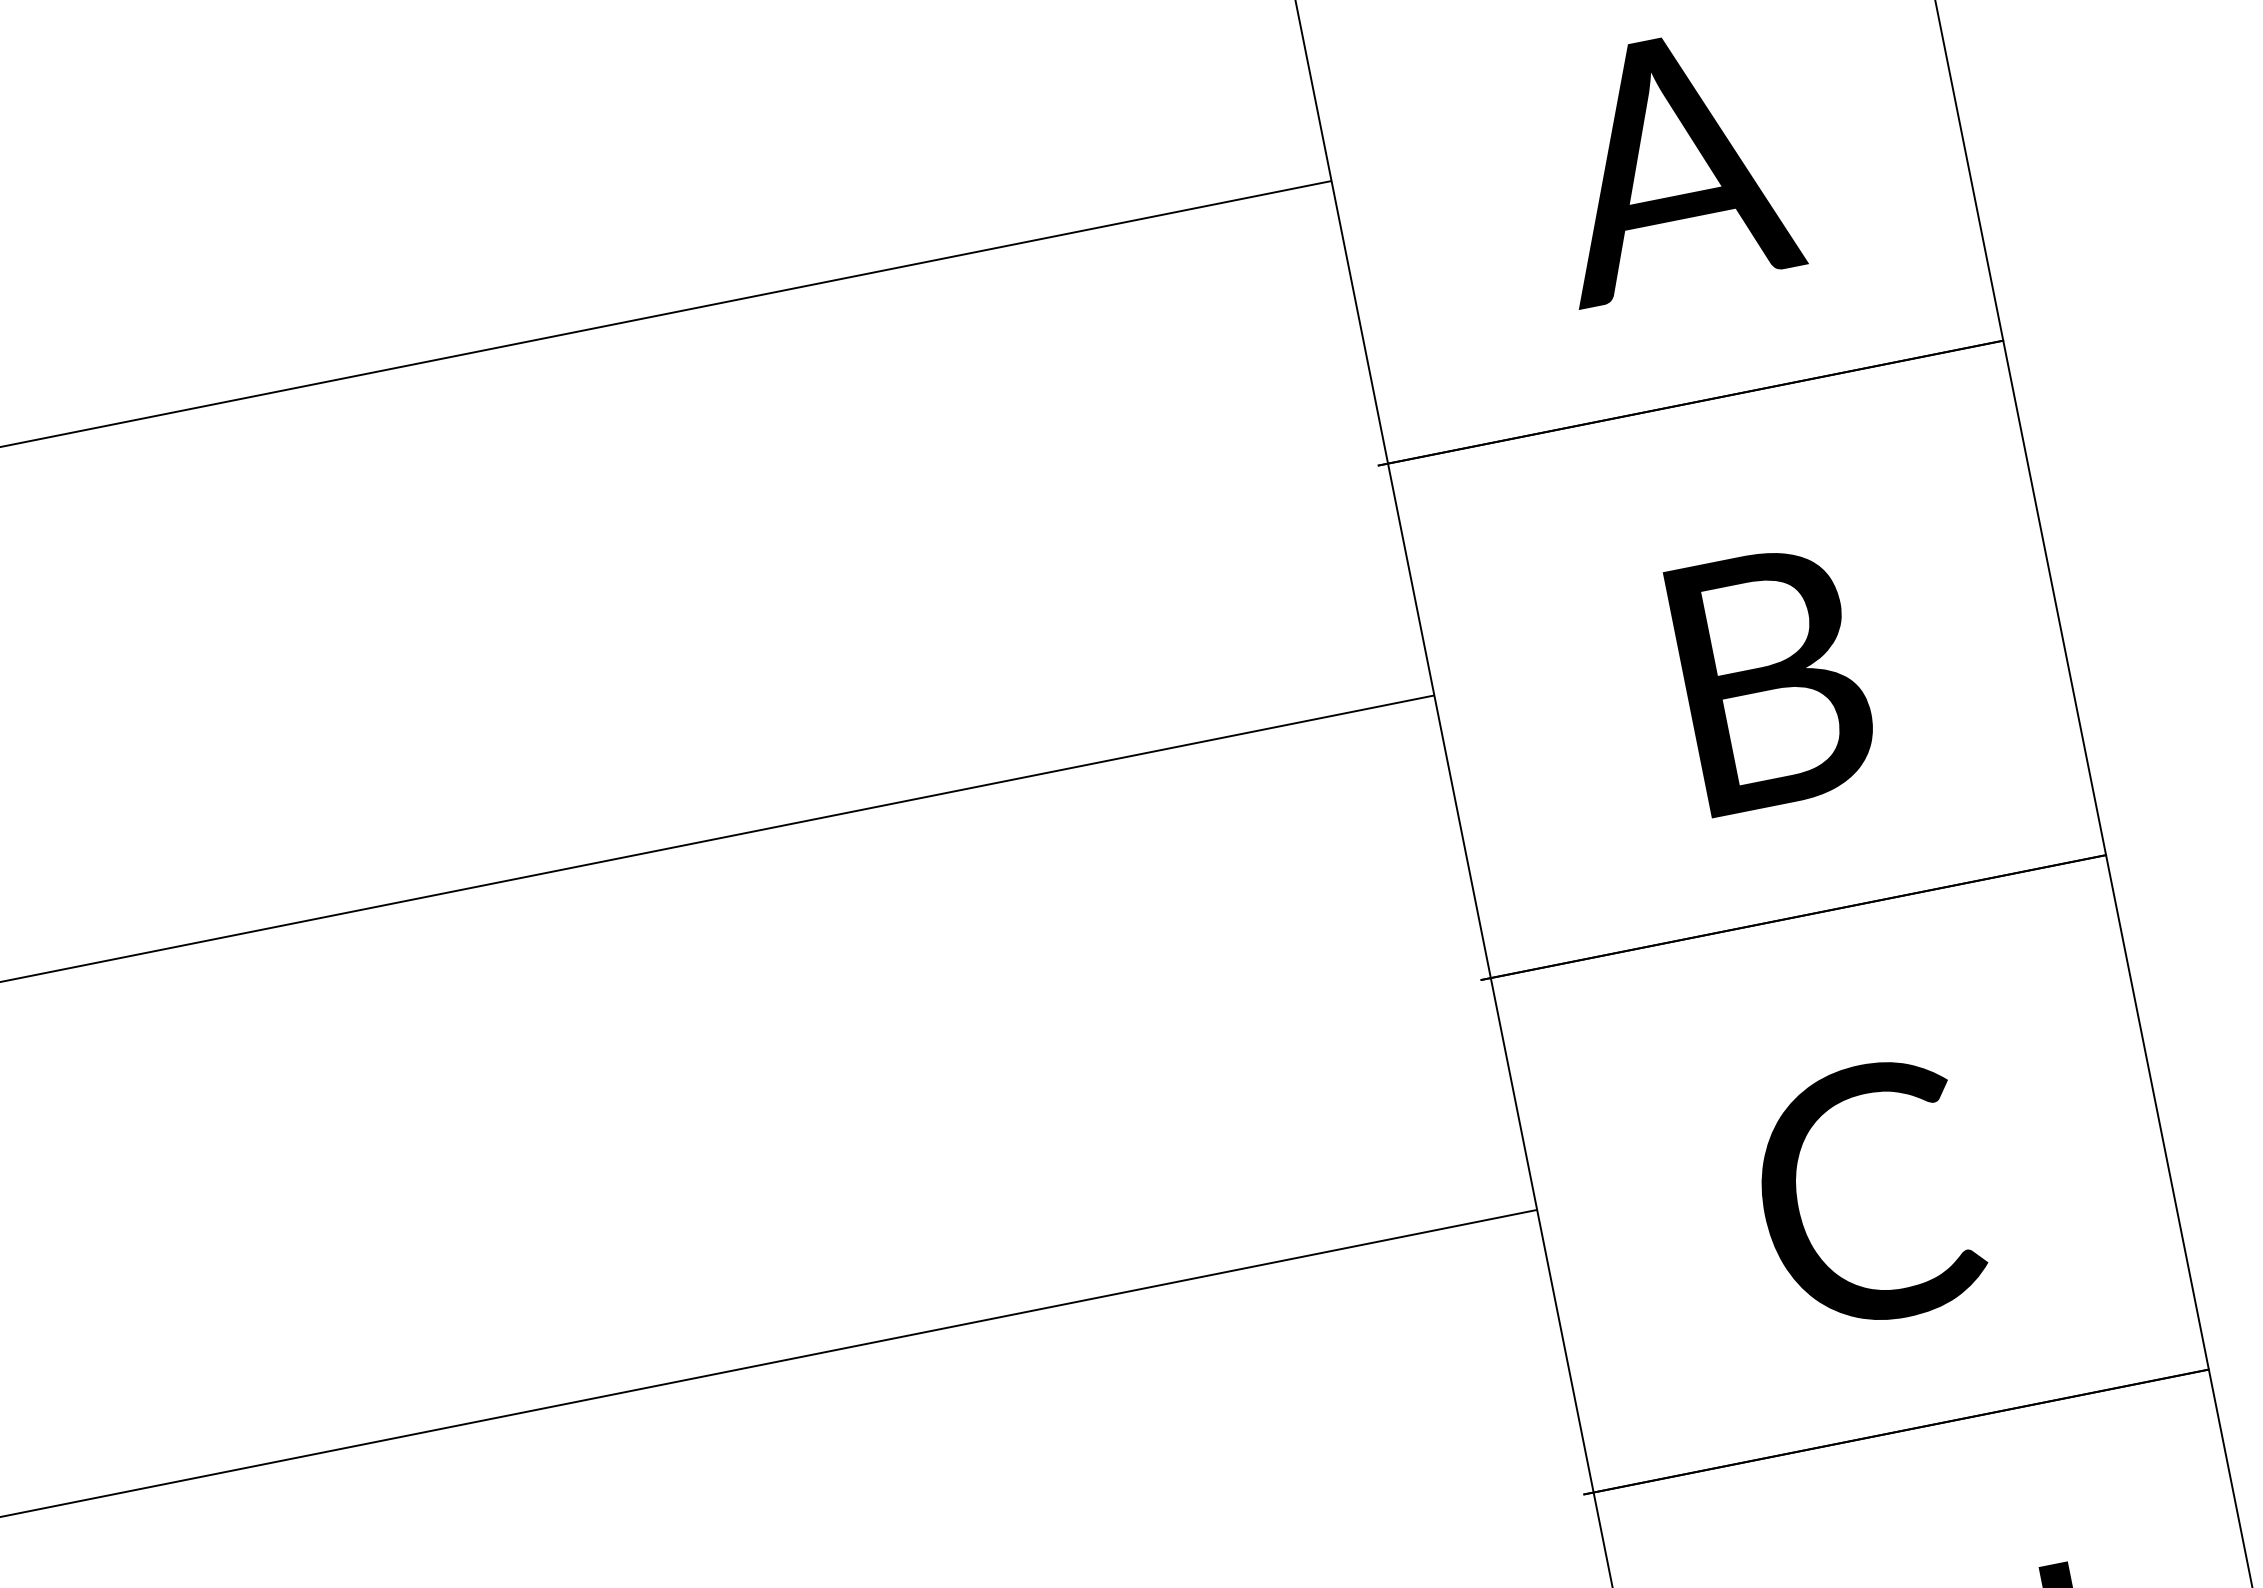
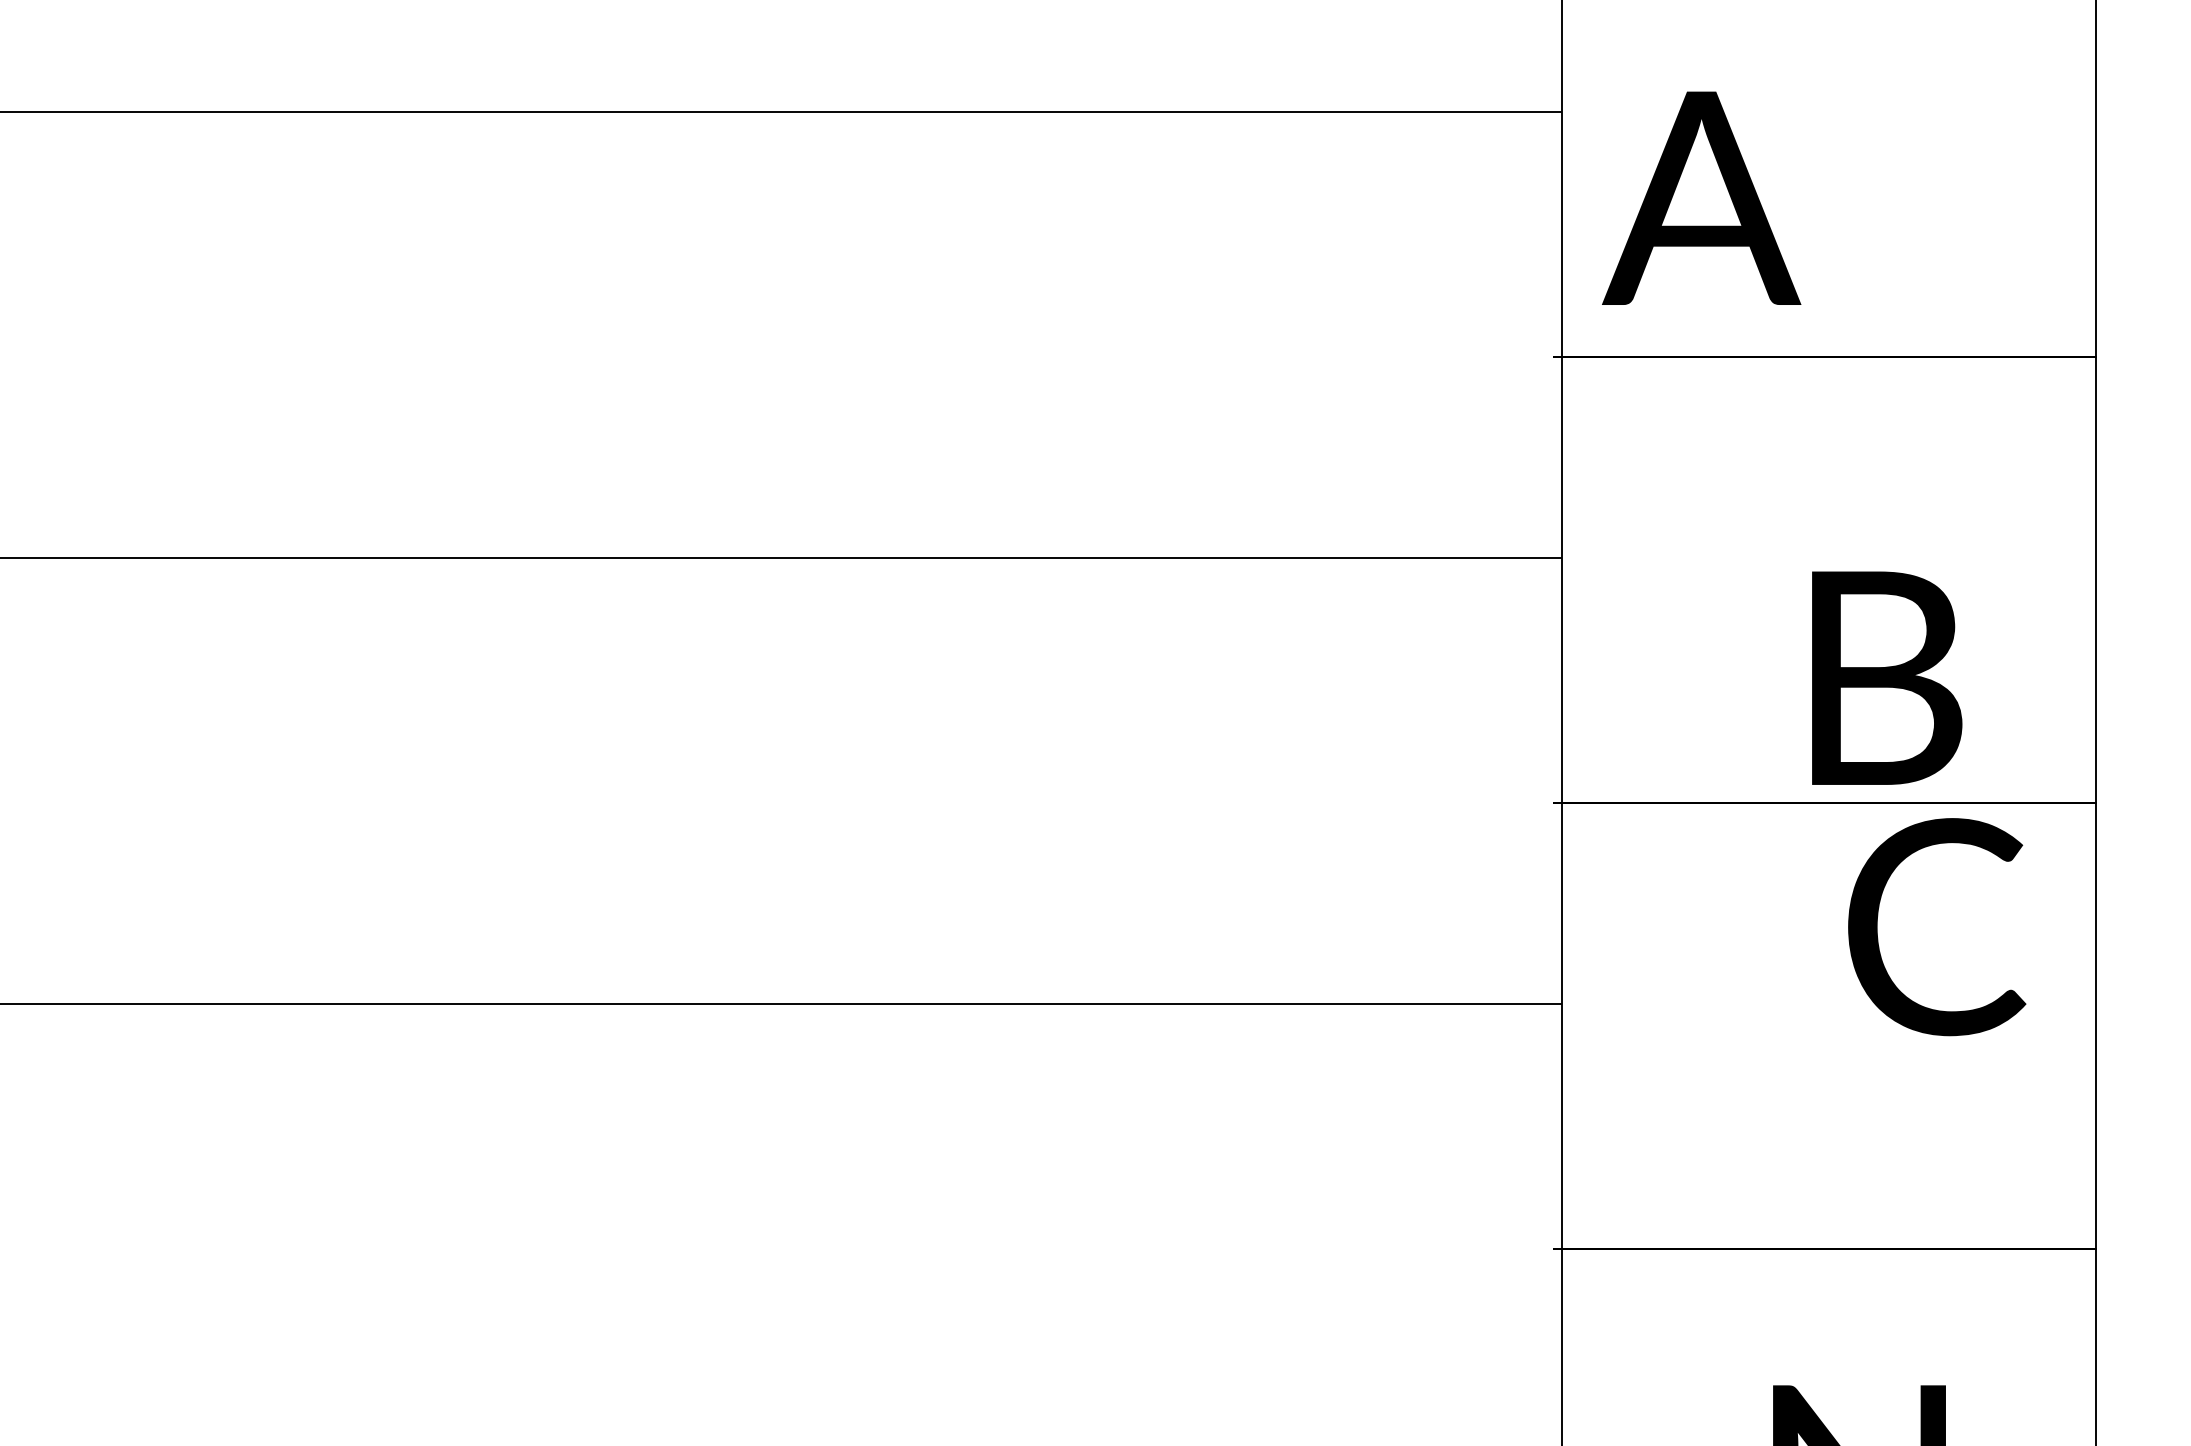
text: (1669, 163) -> (1701, 197), moved
text: (1774, 677) -> (1887, 677), moved
text: (1867, 1194) -> (1937, 927), moved

